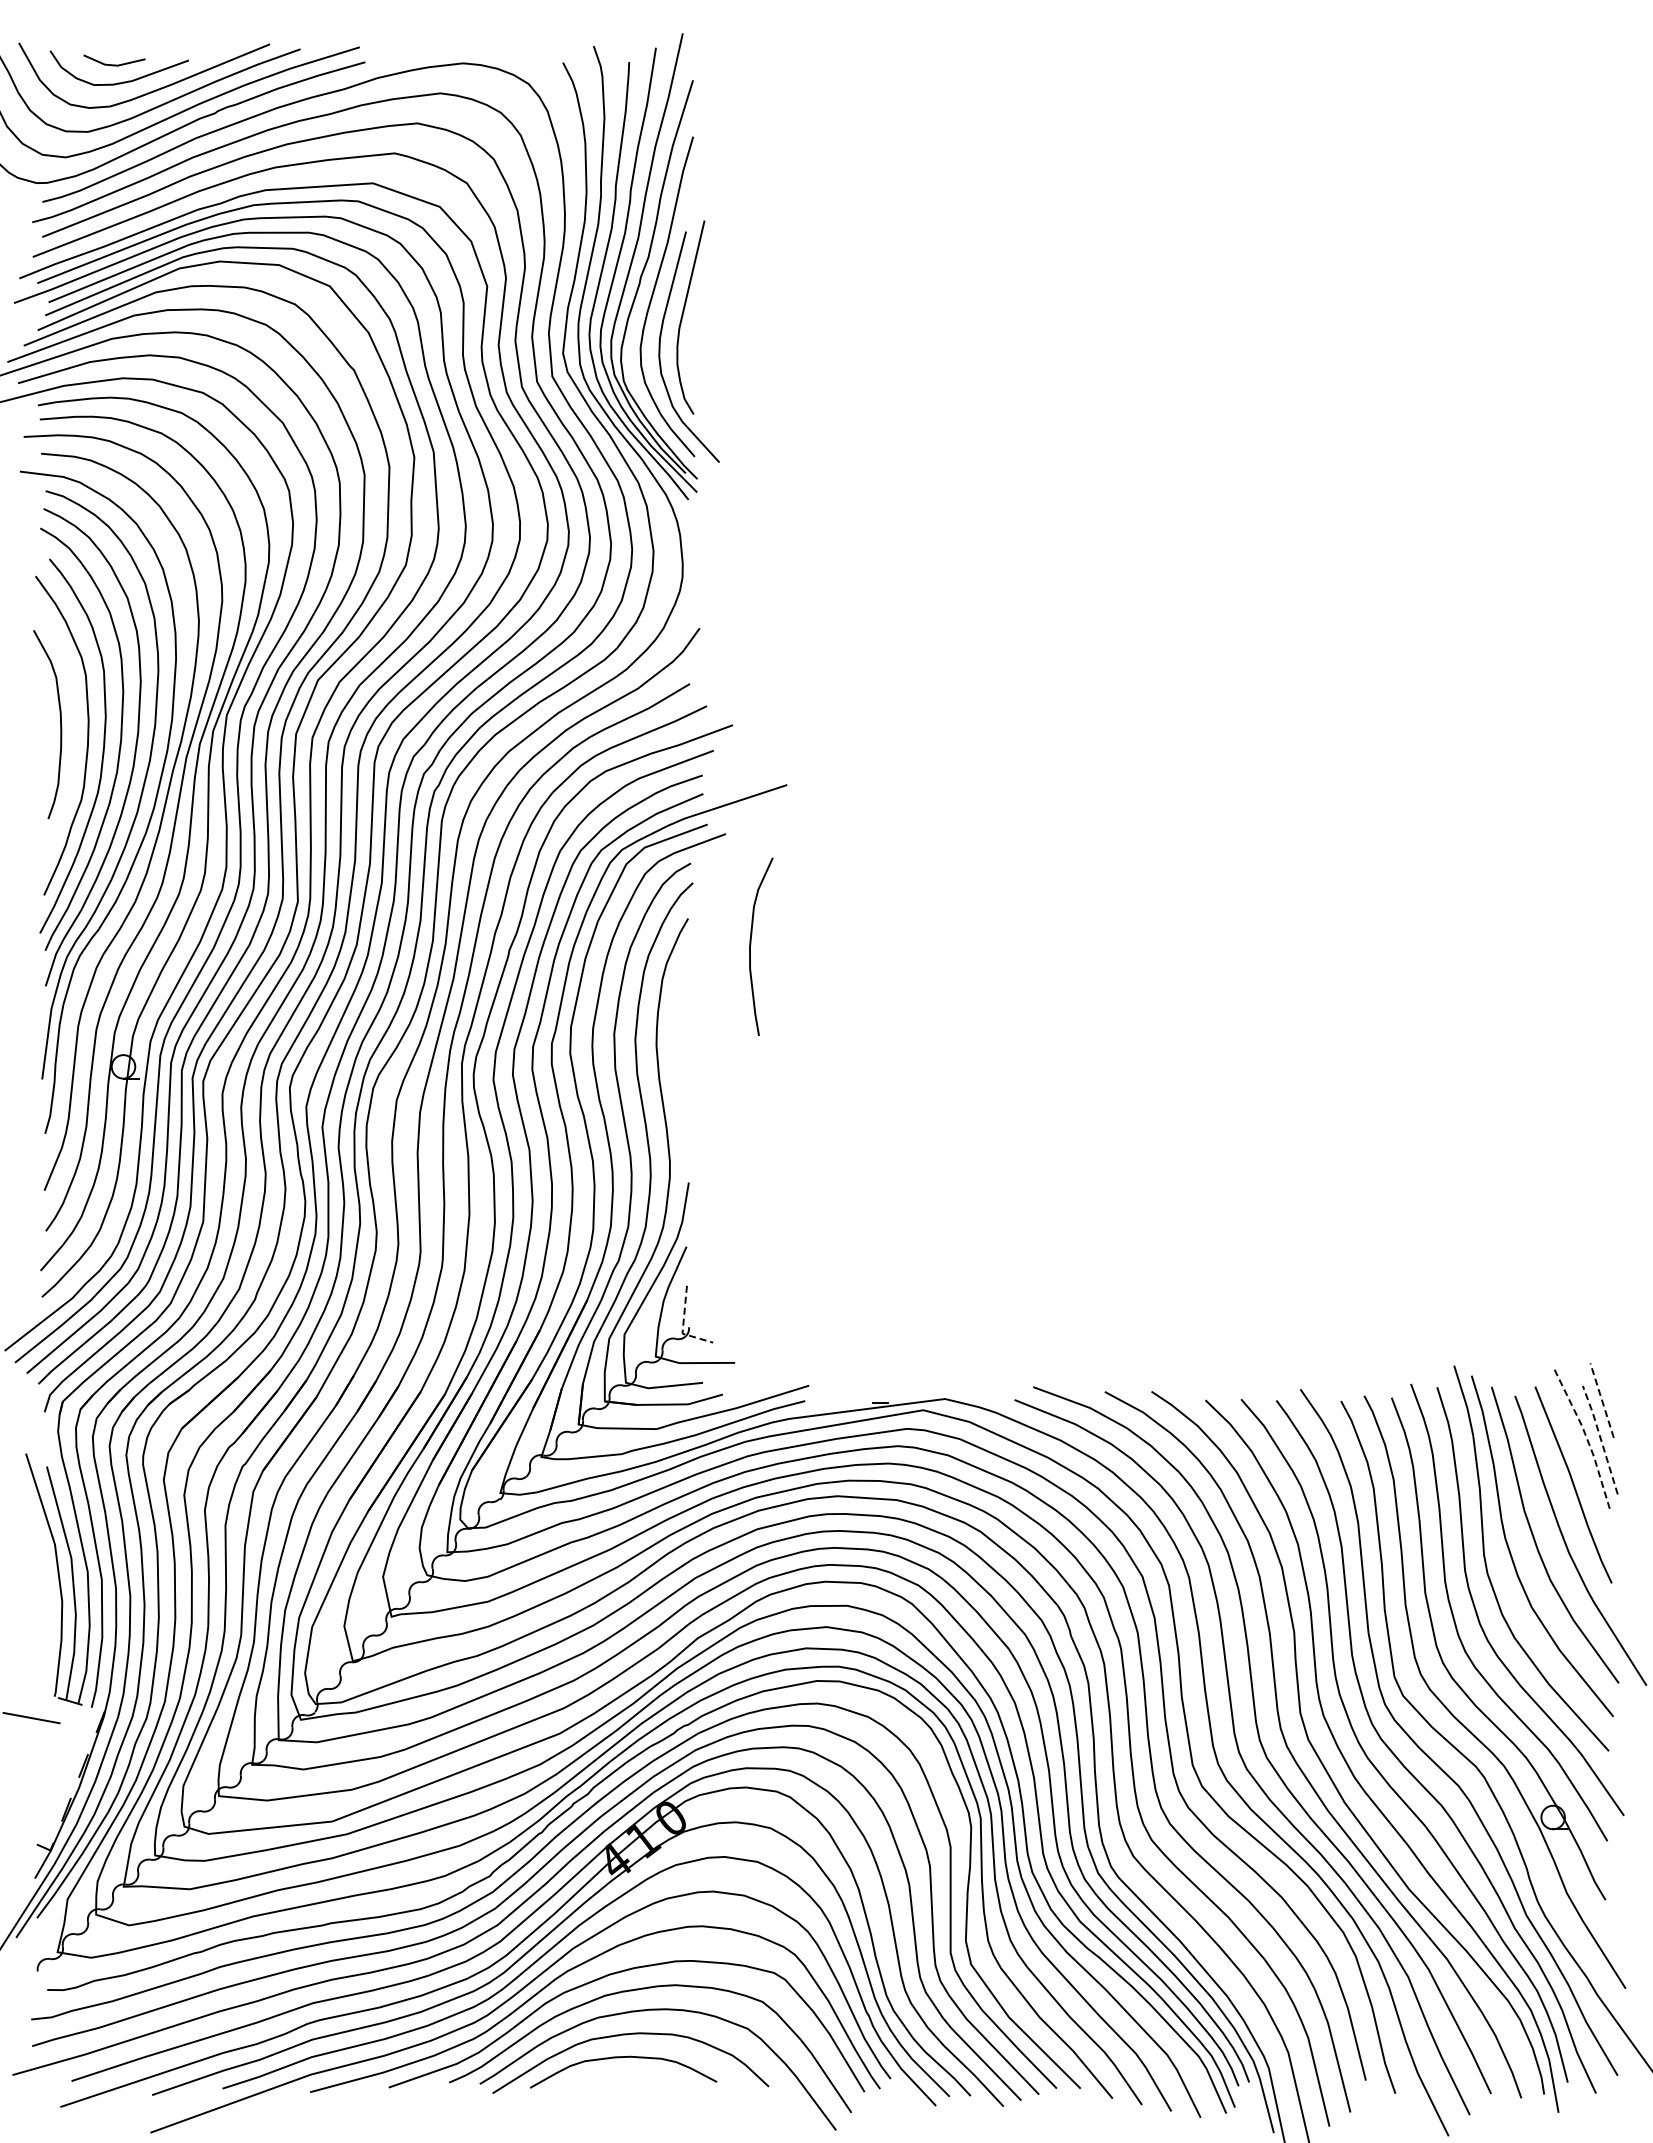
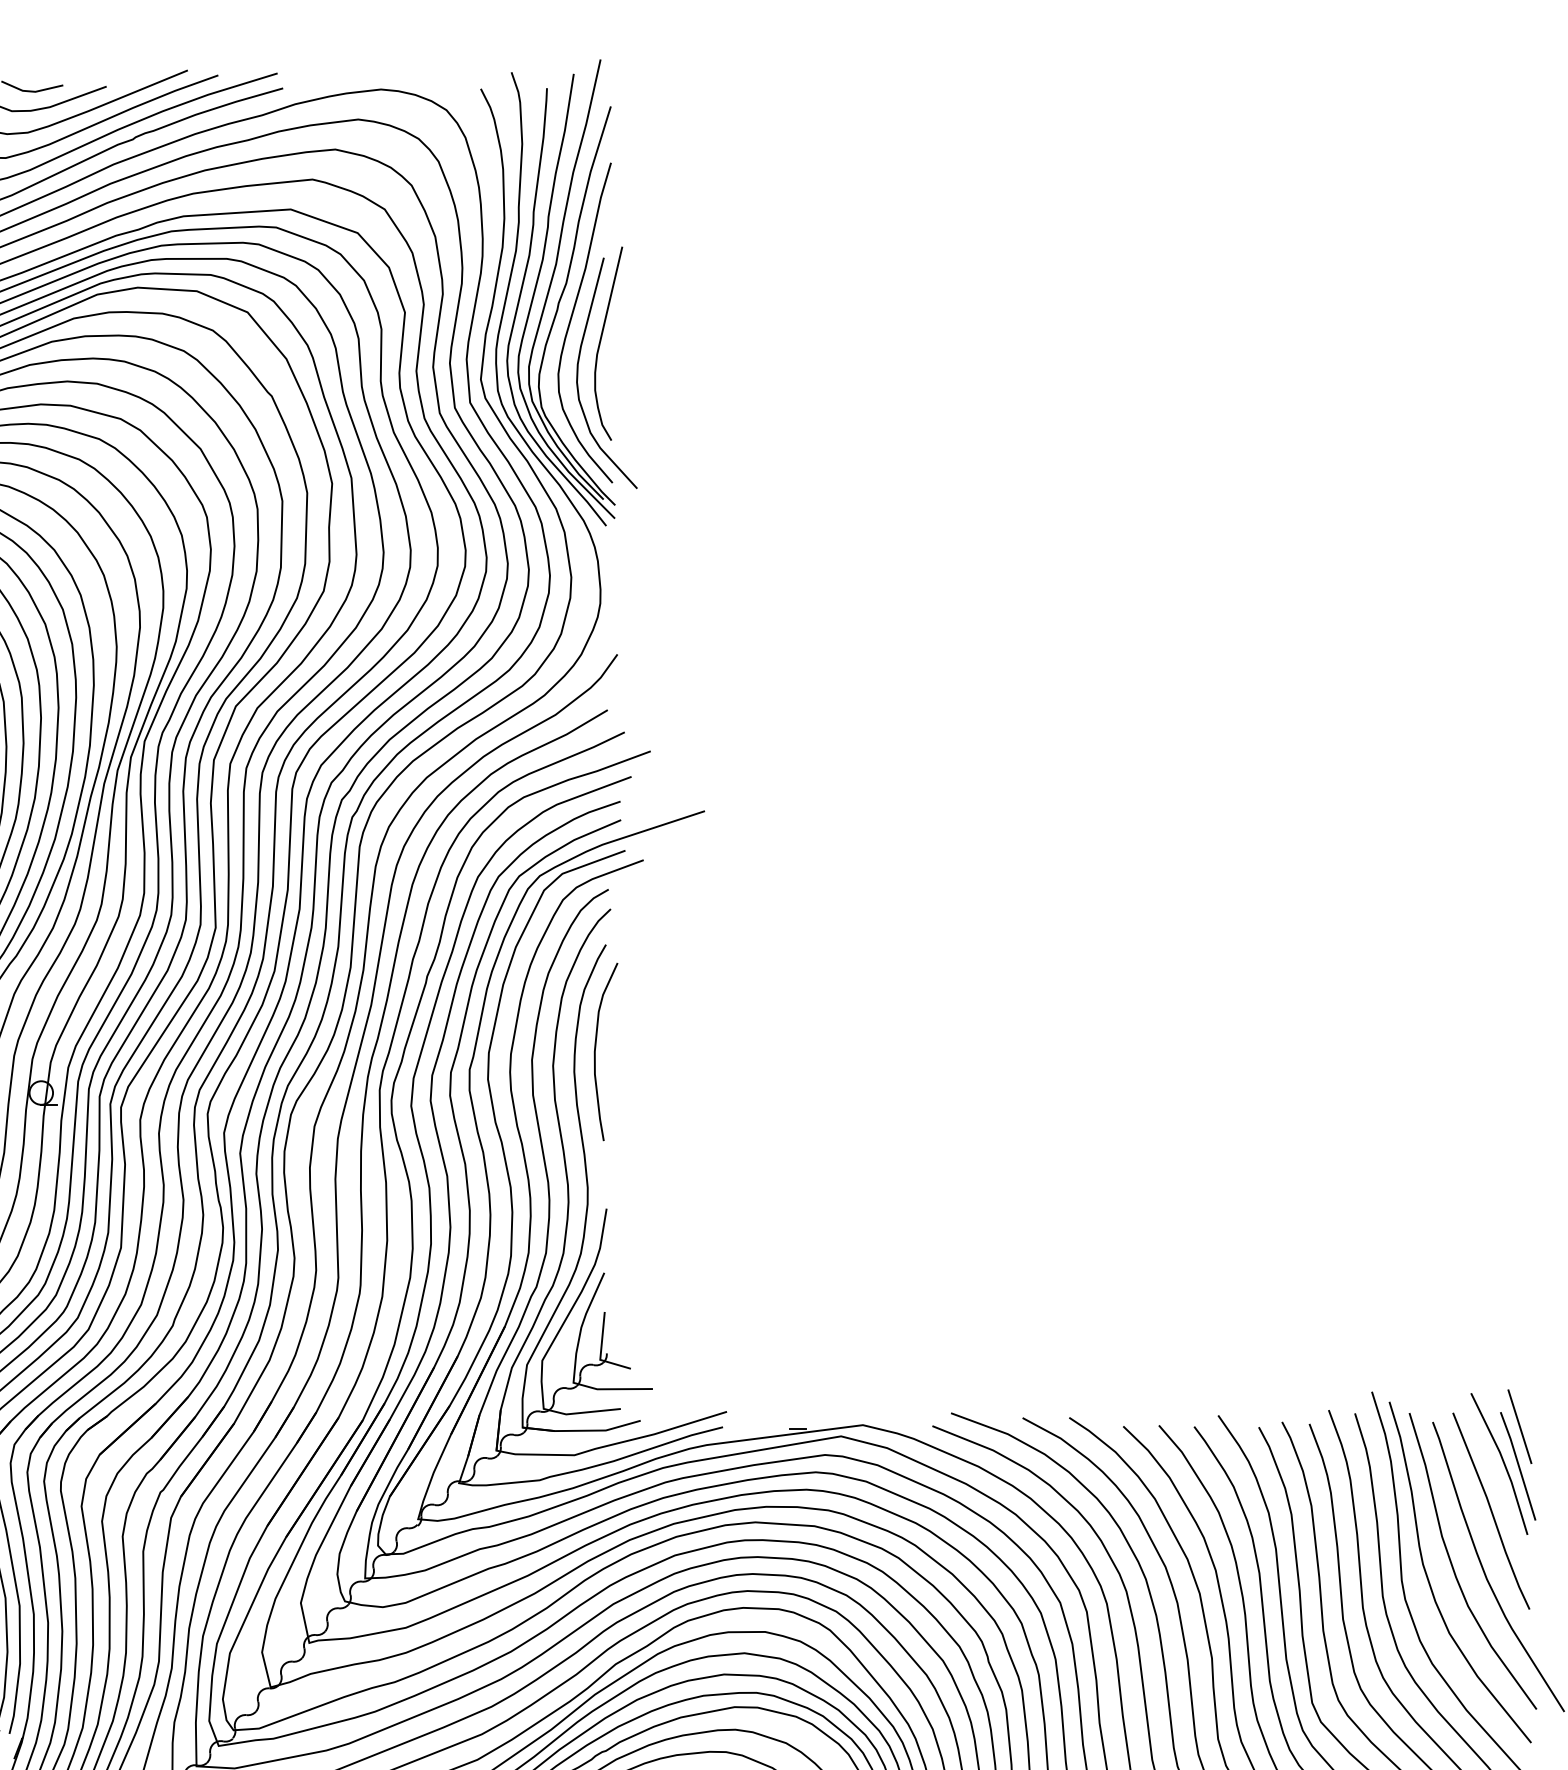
curve: (751, 944) -> (596, 1049), moved
line: (683, 1325) -> (601, 1351), dashed -> solid
line: (1601, 1400) -> (1519, 1426), dashed -> solid
line: (1586, 1436) -> (1504, 1462), dashed -> solid
line: (1600, 1439) -> (1518, 1465), dashed -> solid

